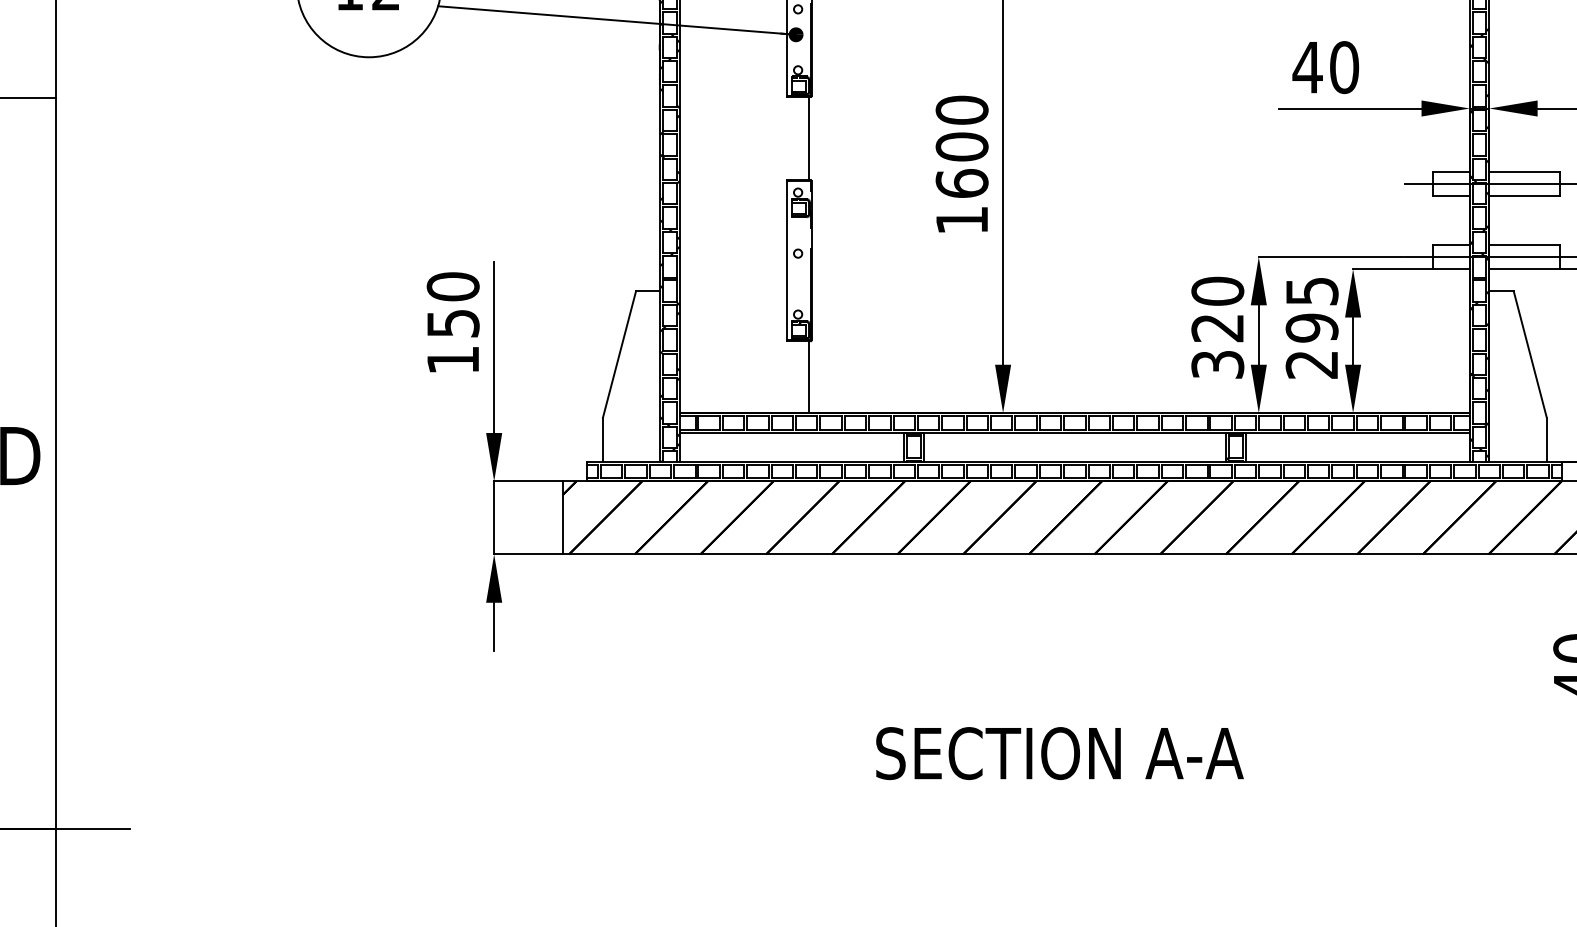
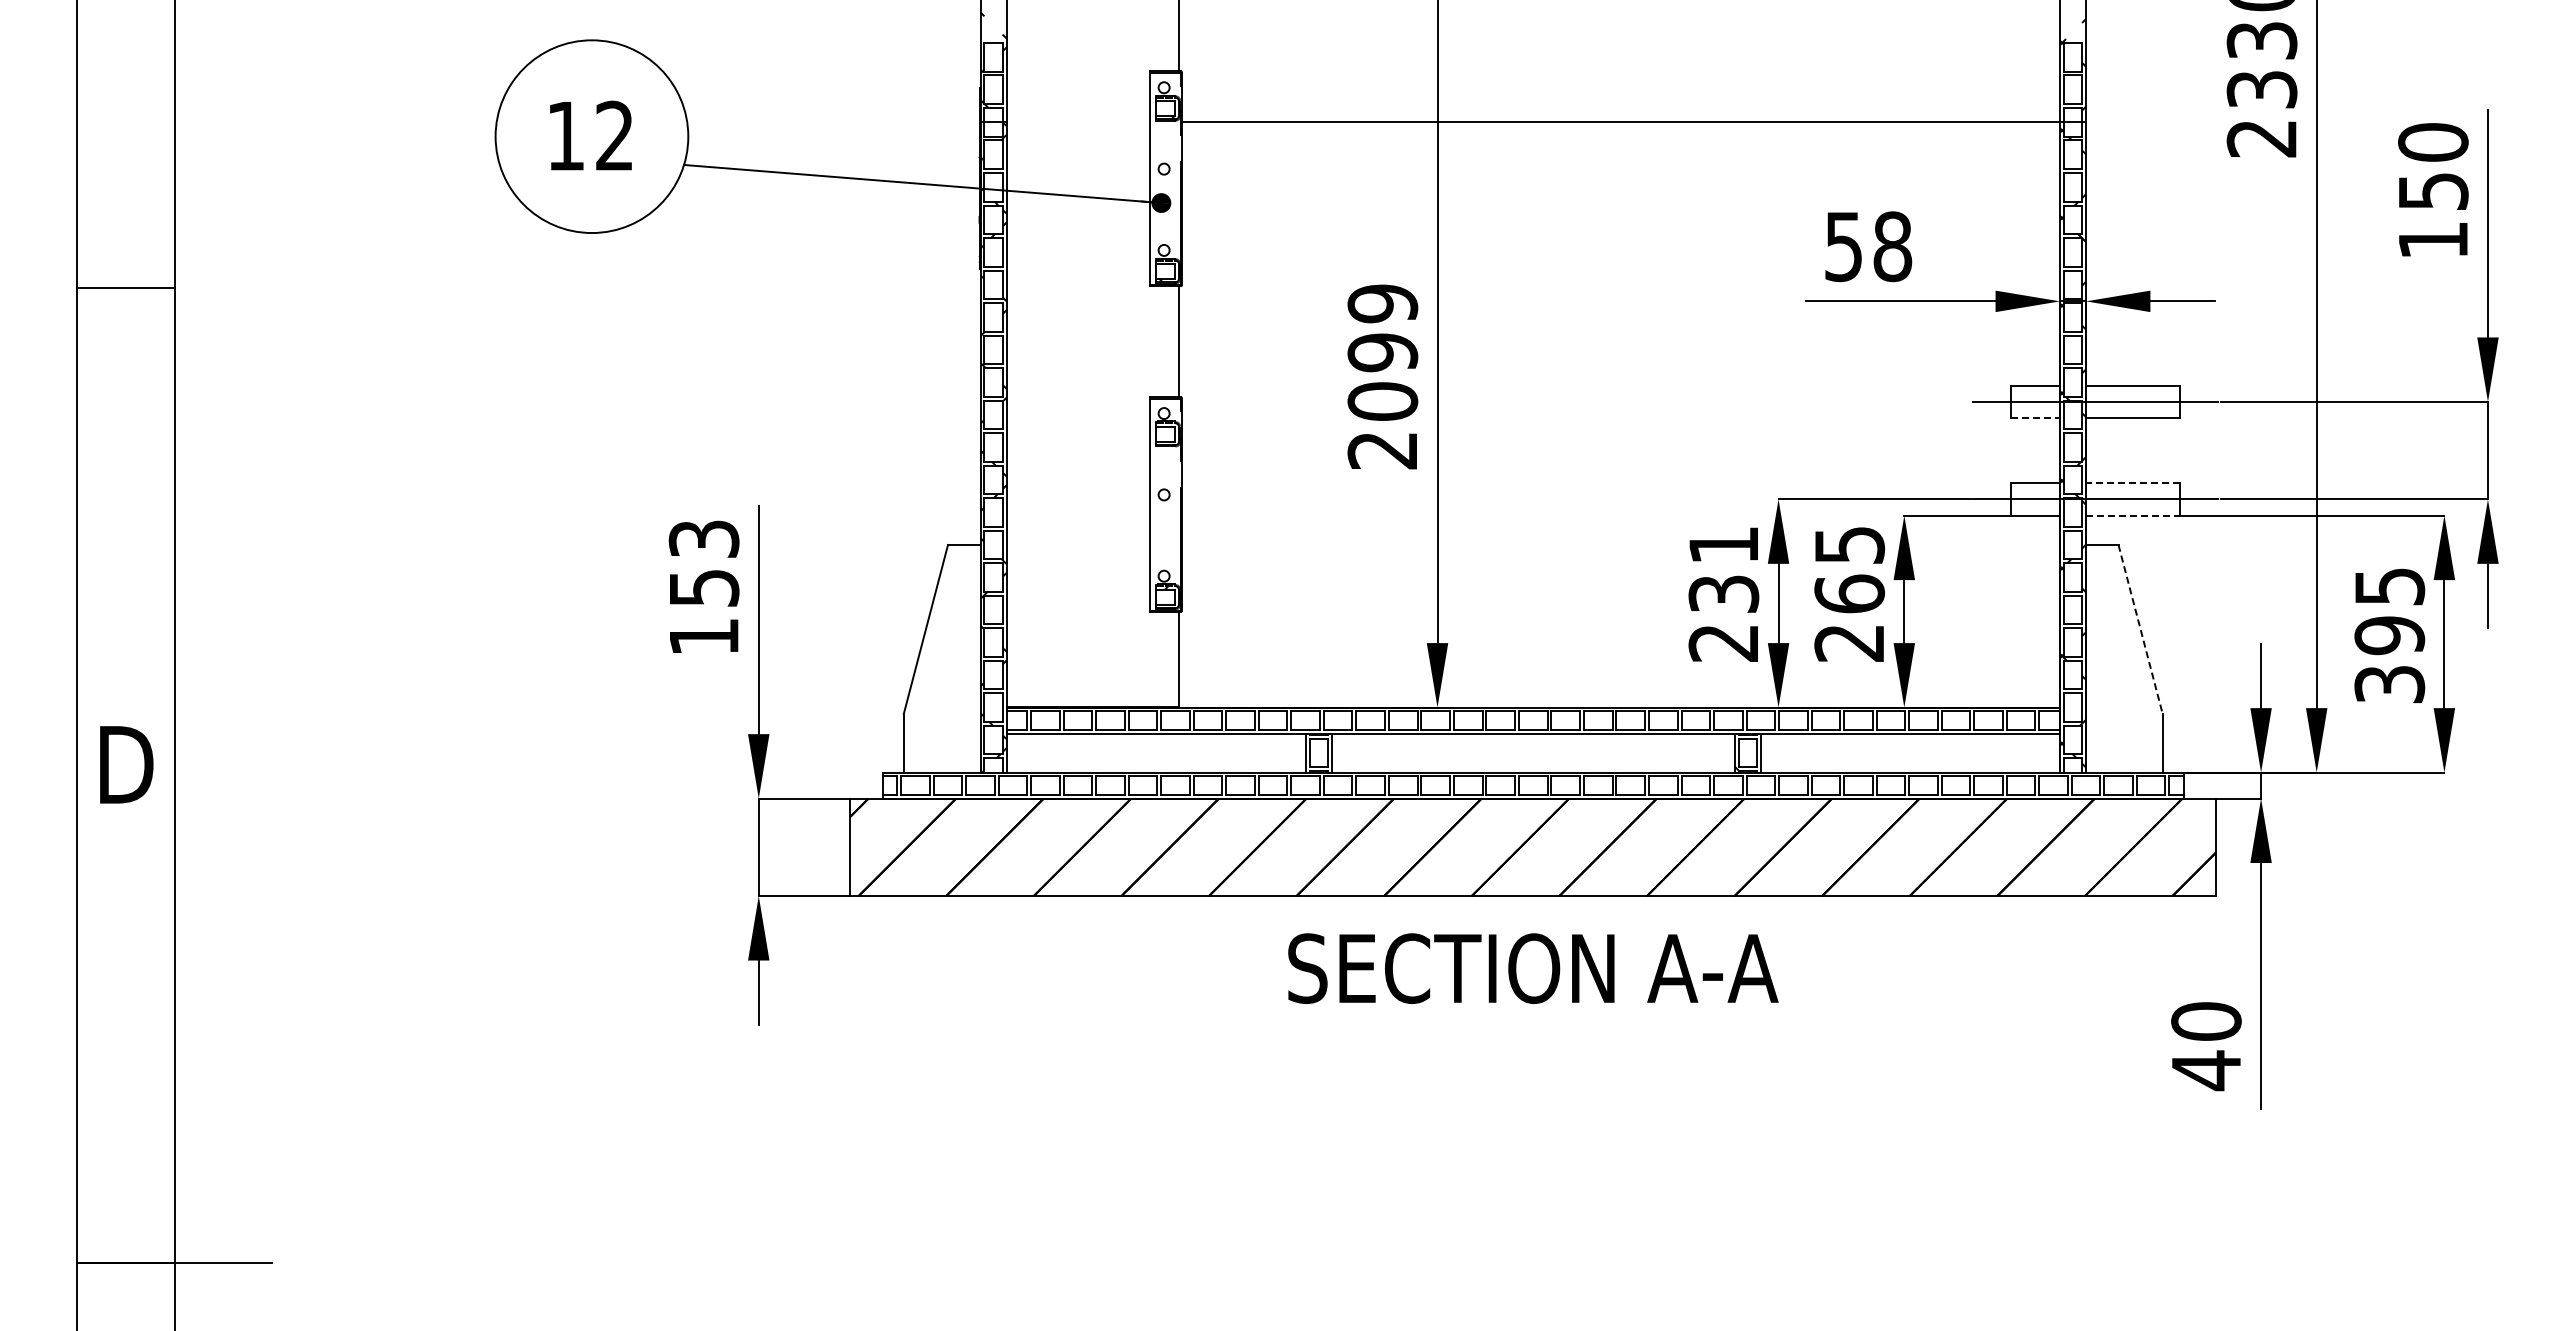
text: (1325, 67) -> (1867, 246), 40 -> 58
text: (961, 164) -> (1382, 376), 1600 -> 2099
line: (1452, 196) -> (2036, 418), solid -> dashed
line: (1524, 245) -> (2132, 483), solid -> dashed
line: (1524, 269) -> (2133, 515), solid -> dashed
text: (452, 286) -> (703, 538), 150 -> 153
text: (1217, 327) -> (1723, 593), 320 -> 231
text: (1312, 327) -> (1849, 593), 295 -> 265
line: (1530, 354) -> (2140, 629), solid -> dashed
text: (1060, 753) -> (1533, 968), moved

